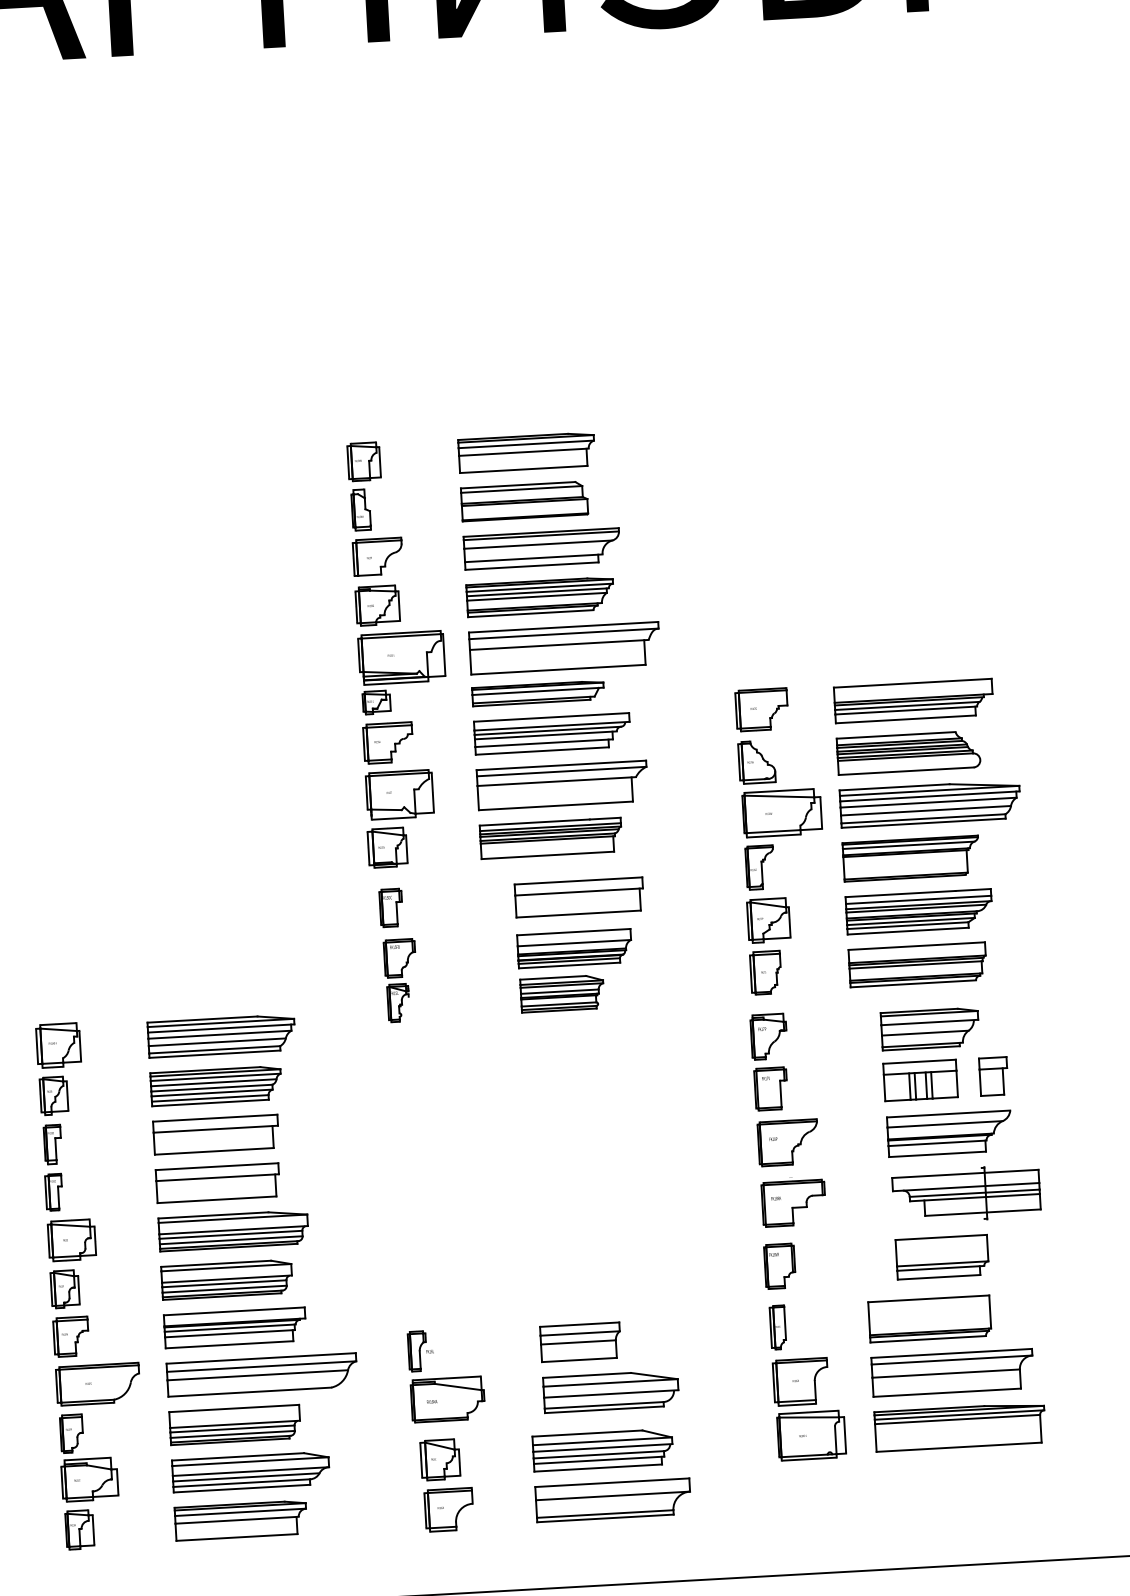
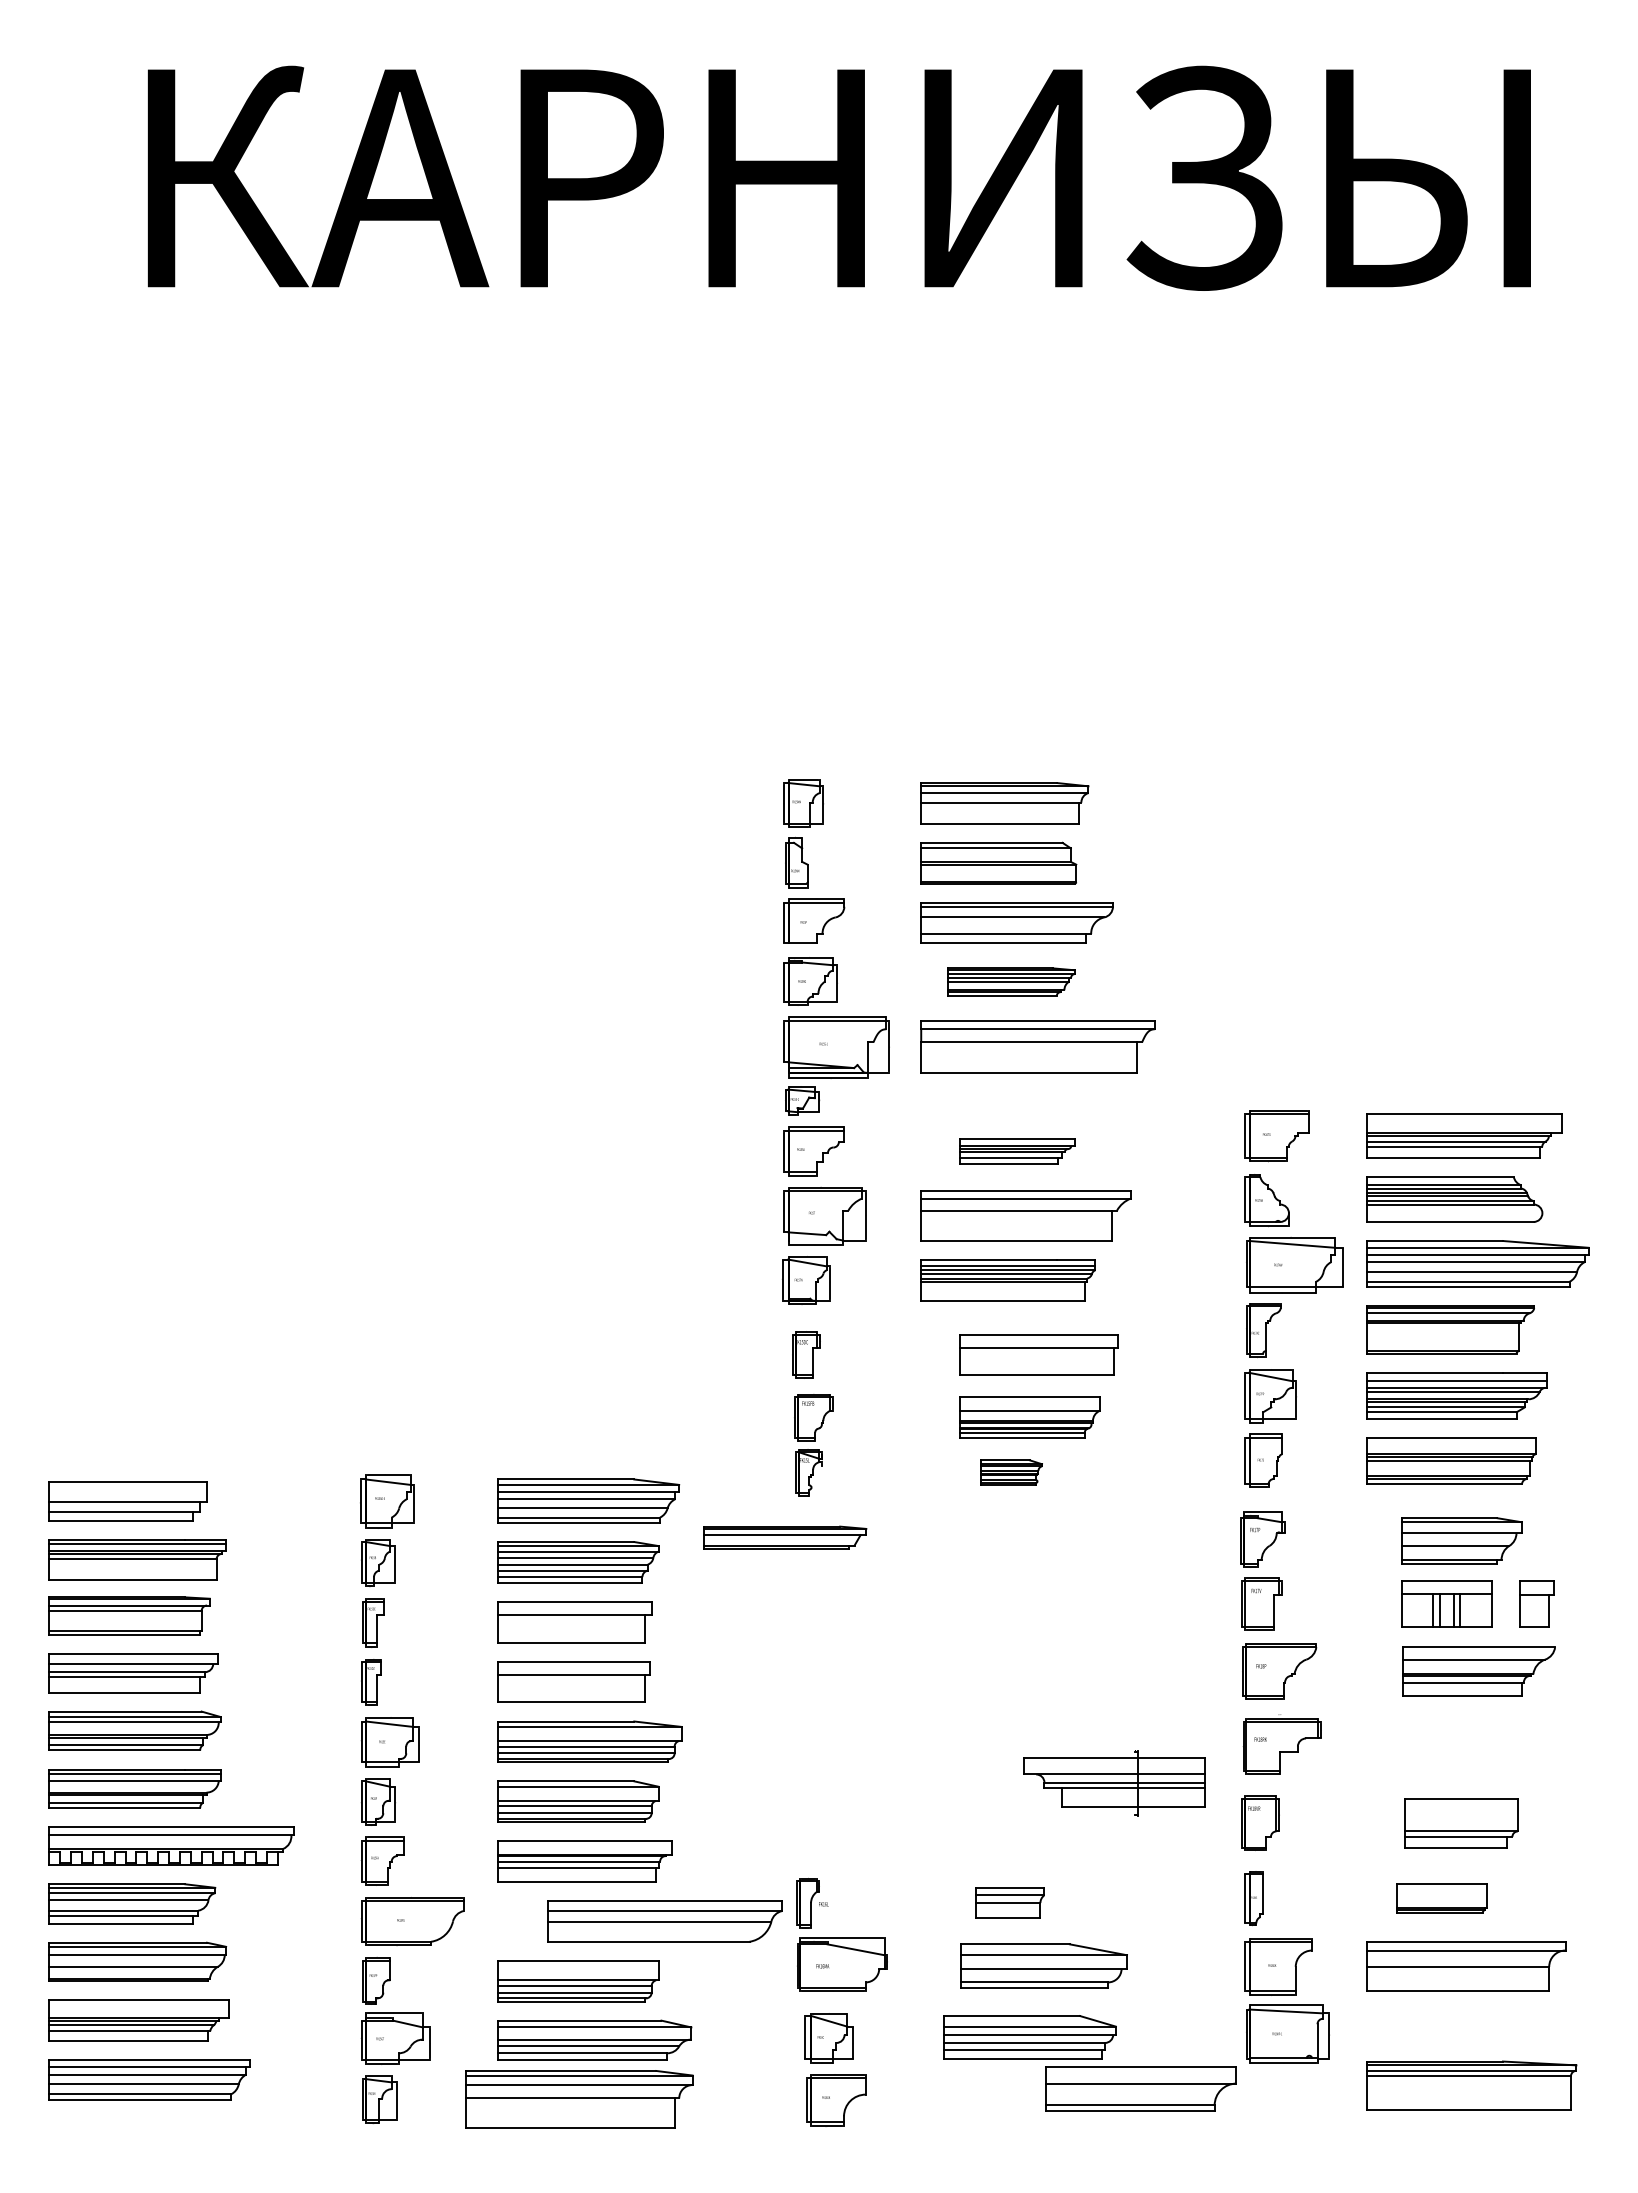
part: (540, 596) -> (1011, 981), size x0.7
part: (538, 693) -> (785, 1537), moved
part: (551, 733) -> (1016, 1151), size x0.6
part: (562, 993) -> (1011, 1472), size x0.6
part: (966, 1194) -> (1114, 1783), moved
part: (929, 1319) -> (1441, 1898), size x0.6
part: (580, 1341) -> (1009, 1902), size x0.7
part: (261, 1375) -> (664, 1921), moved
part: (960, 1426) -> (1471, 2085), moved
part: (612, 1499) -> (1140, 2088), moved
part: (240, 1520) -> (578, 2099), size x1.4

